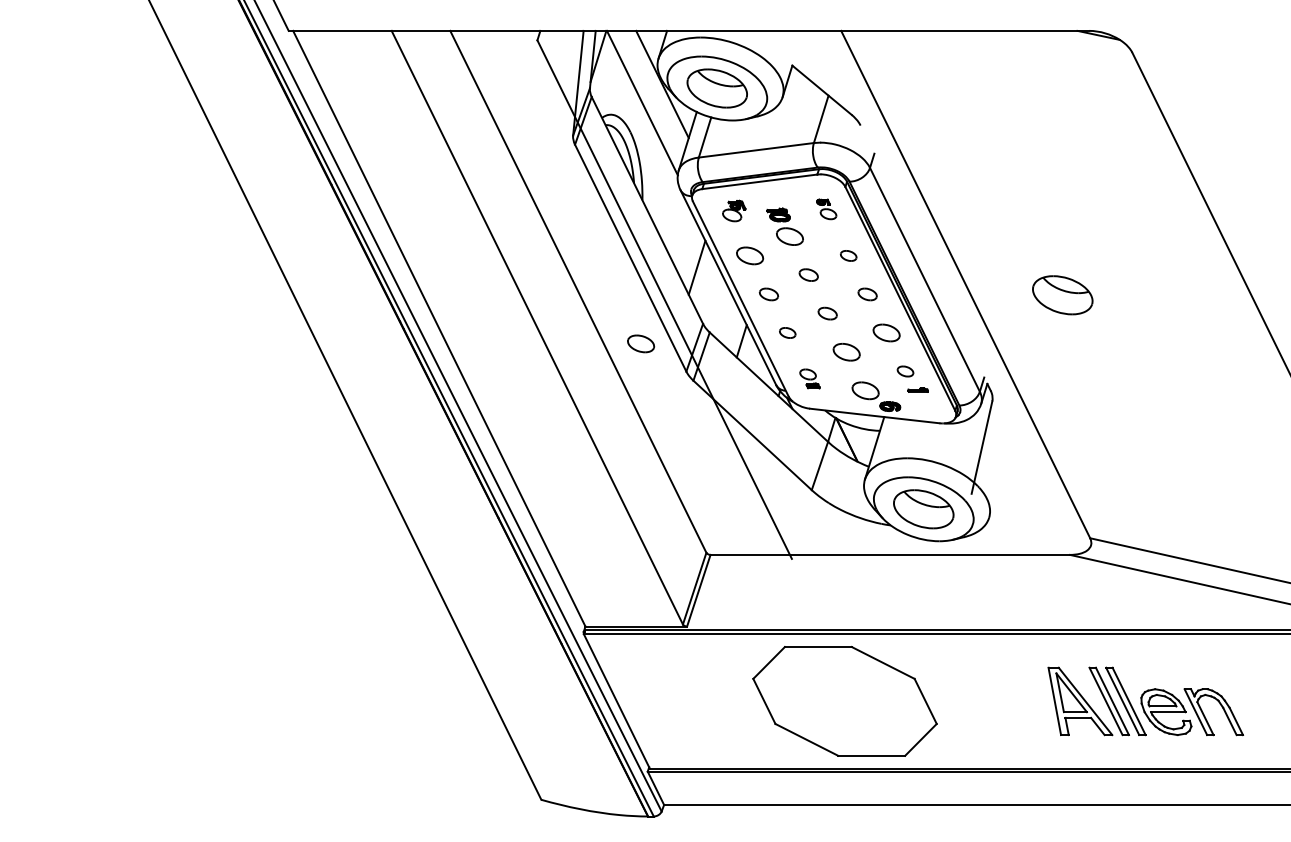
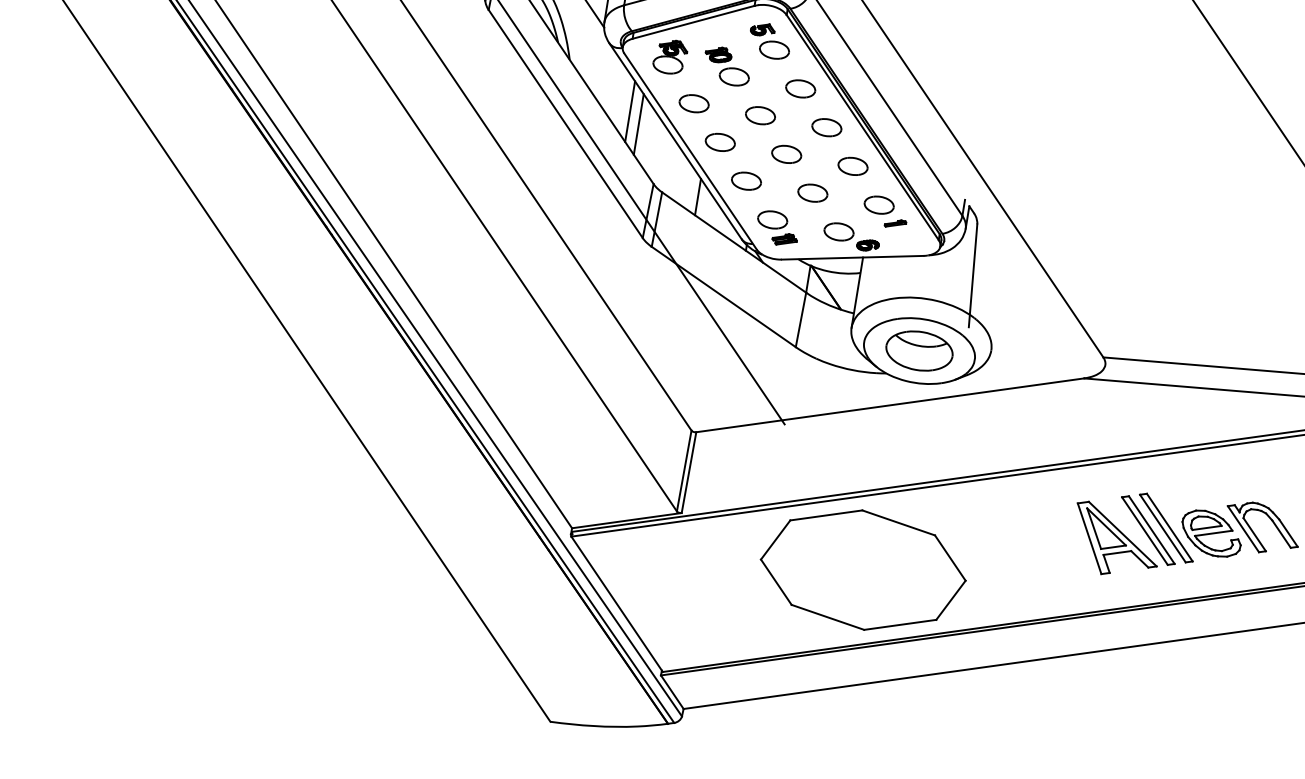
part: (826, 209) -> (769, 42), size x1.67
part: (734, 210) -> (670, 57), size x1.43
line: (690, 254) -> (629, 111), added
part: (848, 255) -> (800, 88), size x1.67
part: (808, 274) -> (759, 115), size x1.43
part: (768, 294) -> (719, 142), size x1.43
part: (867, 294) -> (826, 127), size x1.43
part: (1062, 295) -> (1037, 99), removed
part: (827, 313) -> (786, 154), size x1.43
part: (787, 332) -> (746, 180), size x1.67
part: (641, 343) -> (590, 214), removed
part: (905, 371) -> (879, 205), size x1.67
part: (809, 378) -> (776, 227), size x1.67

